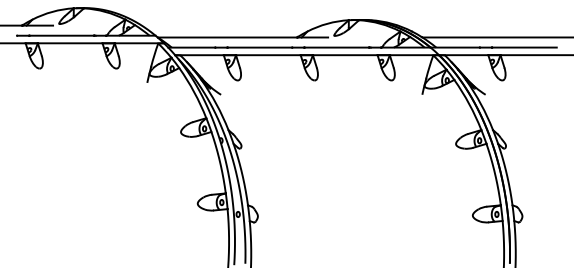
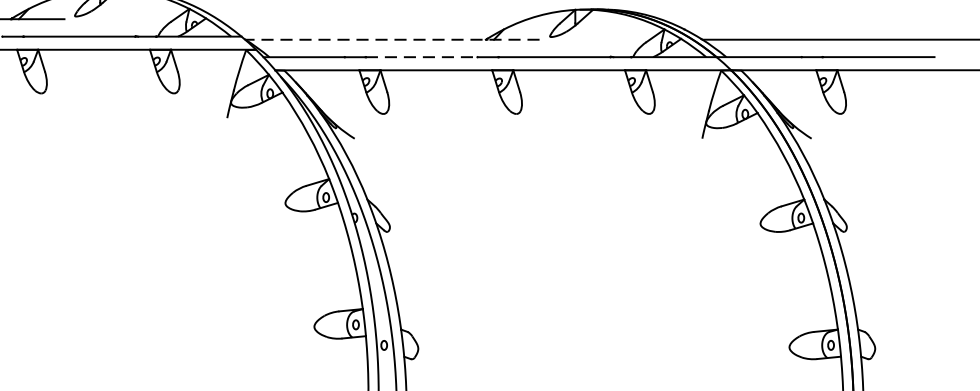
line: (242, 37) -> (391, 39), solid -> dashed
line: (260, 47) -> (422, 57), solid -> dashed

